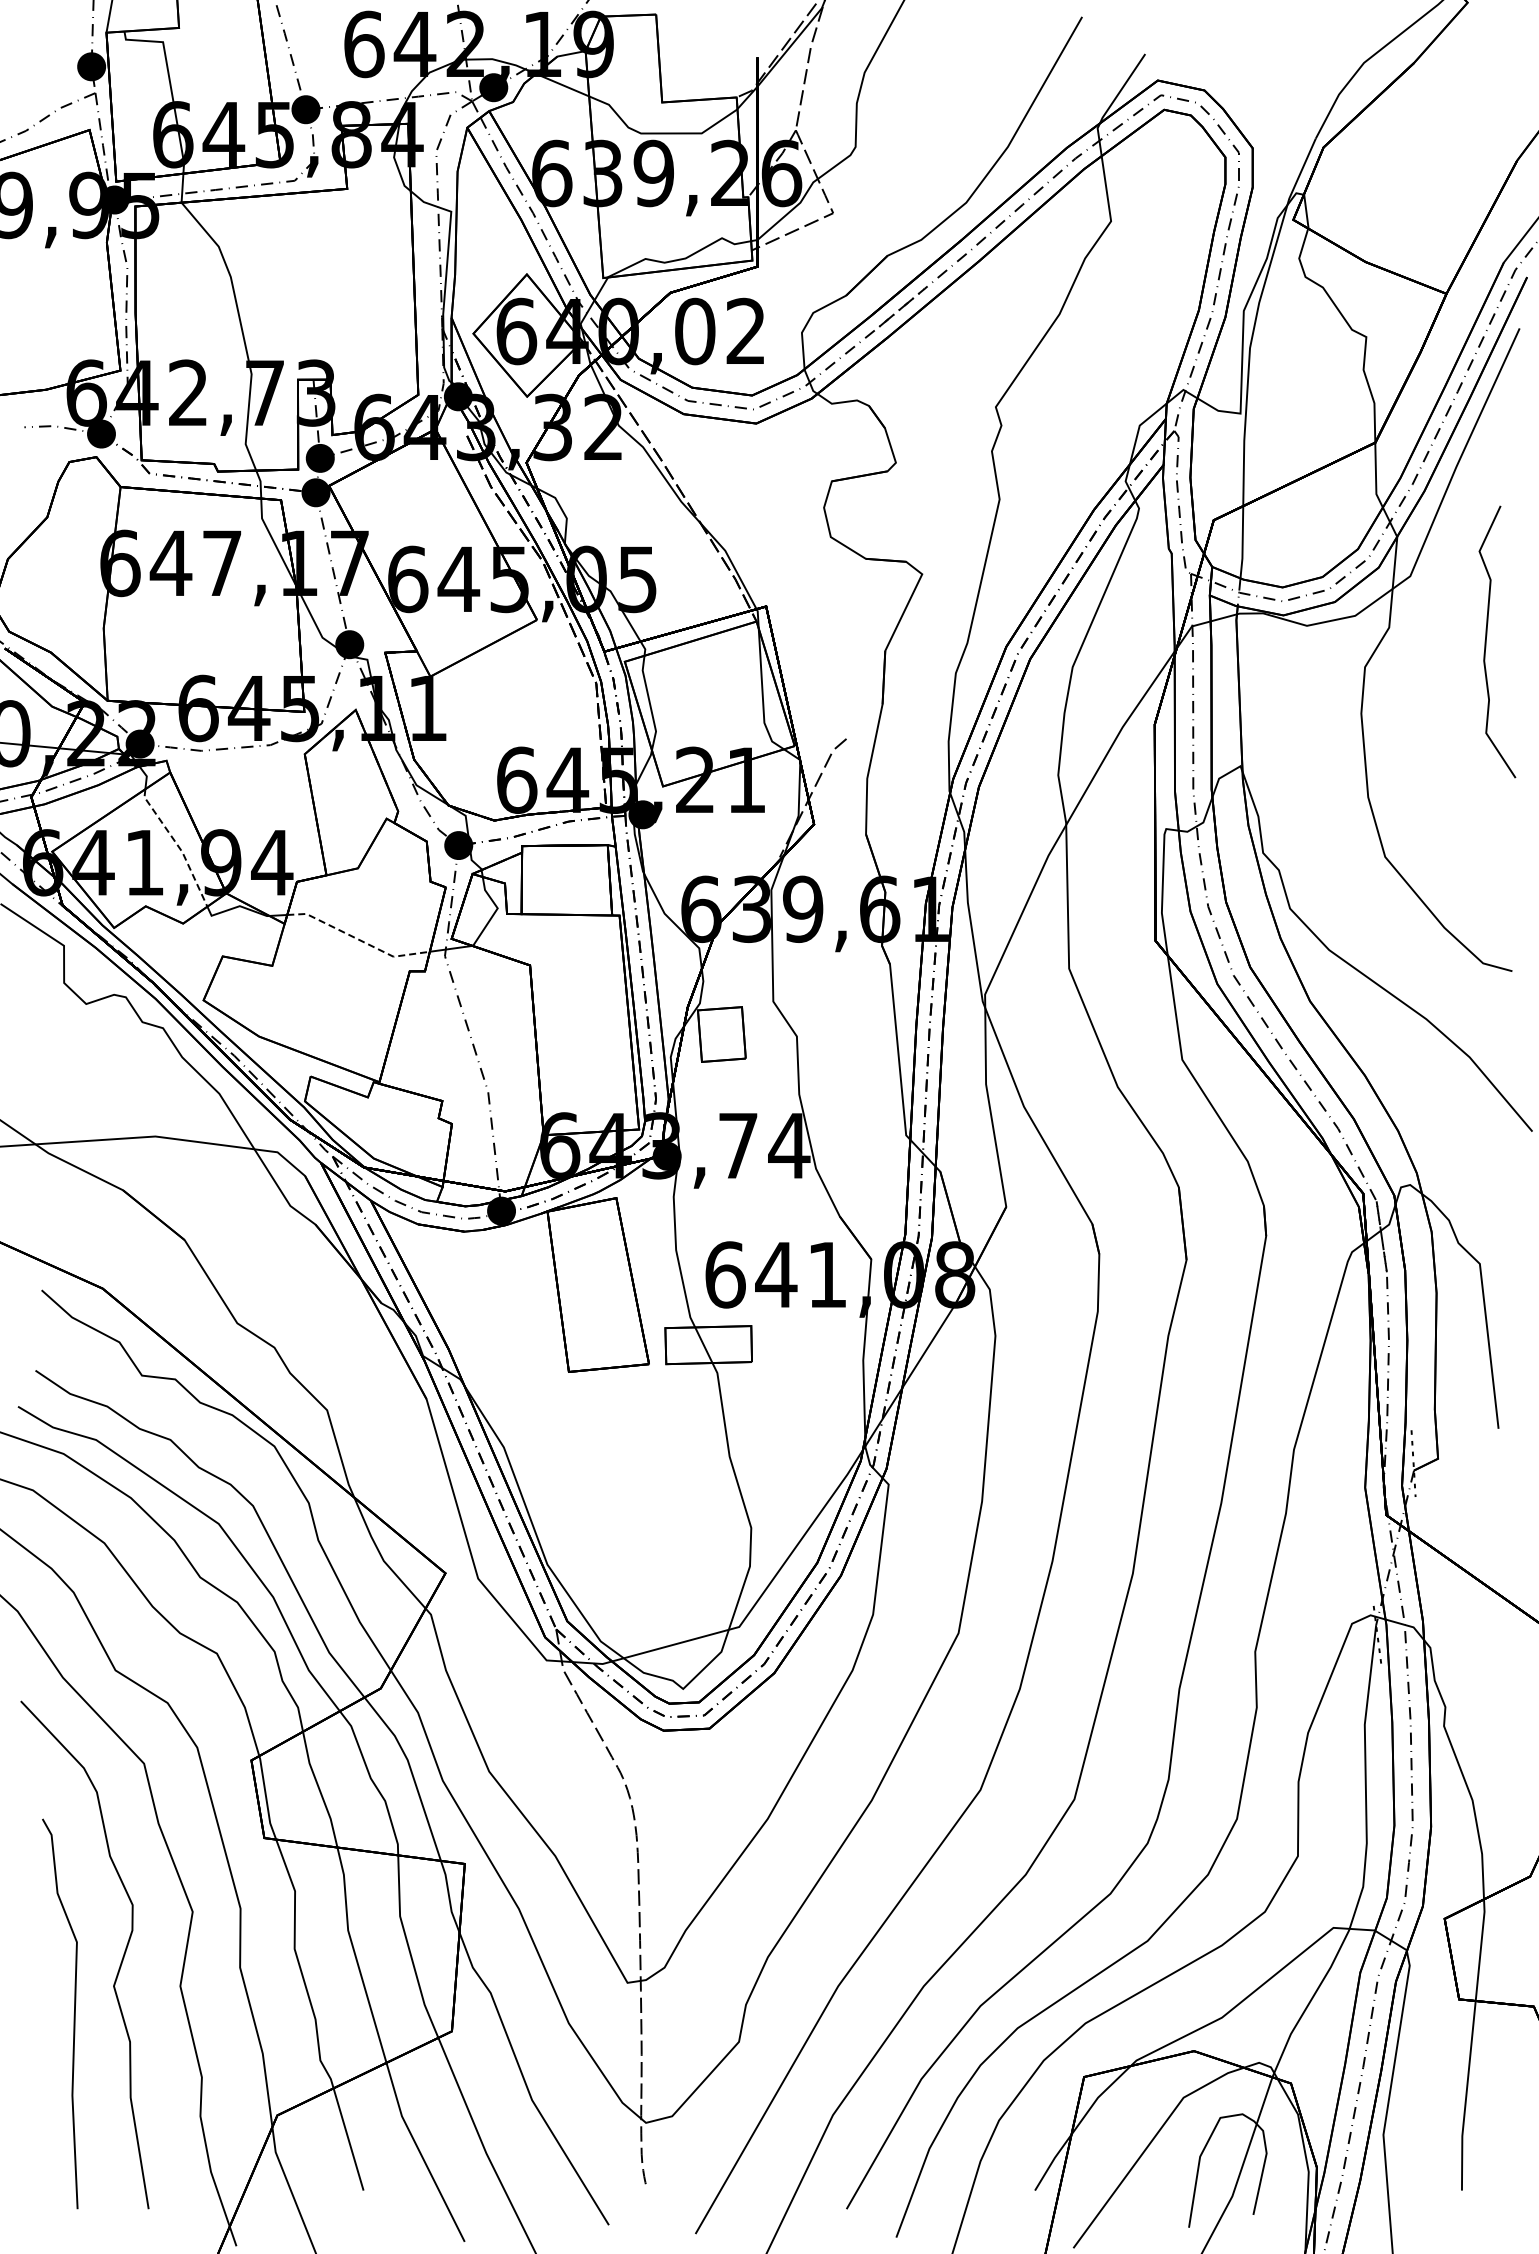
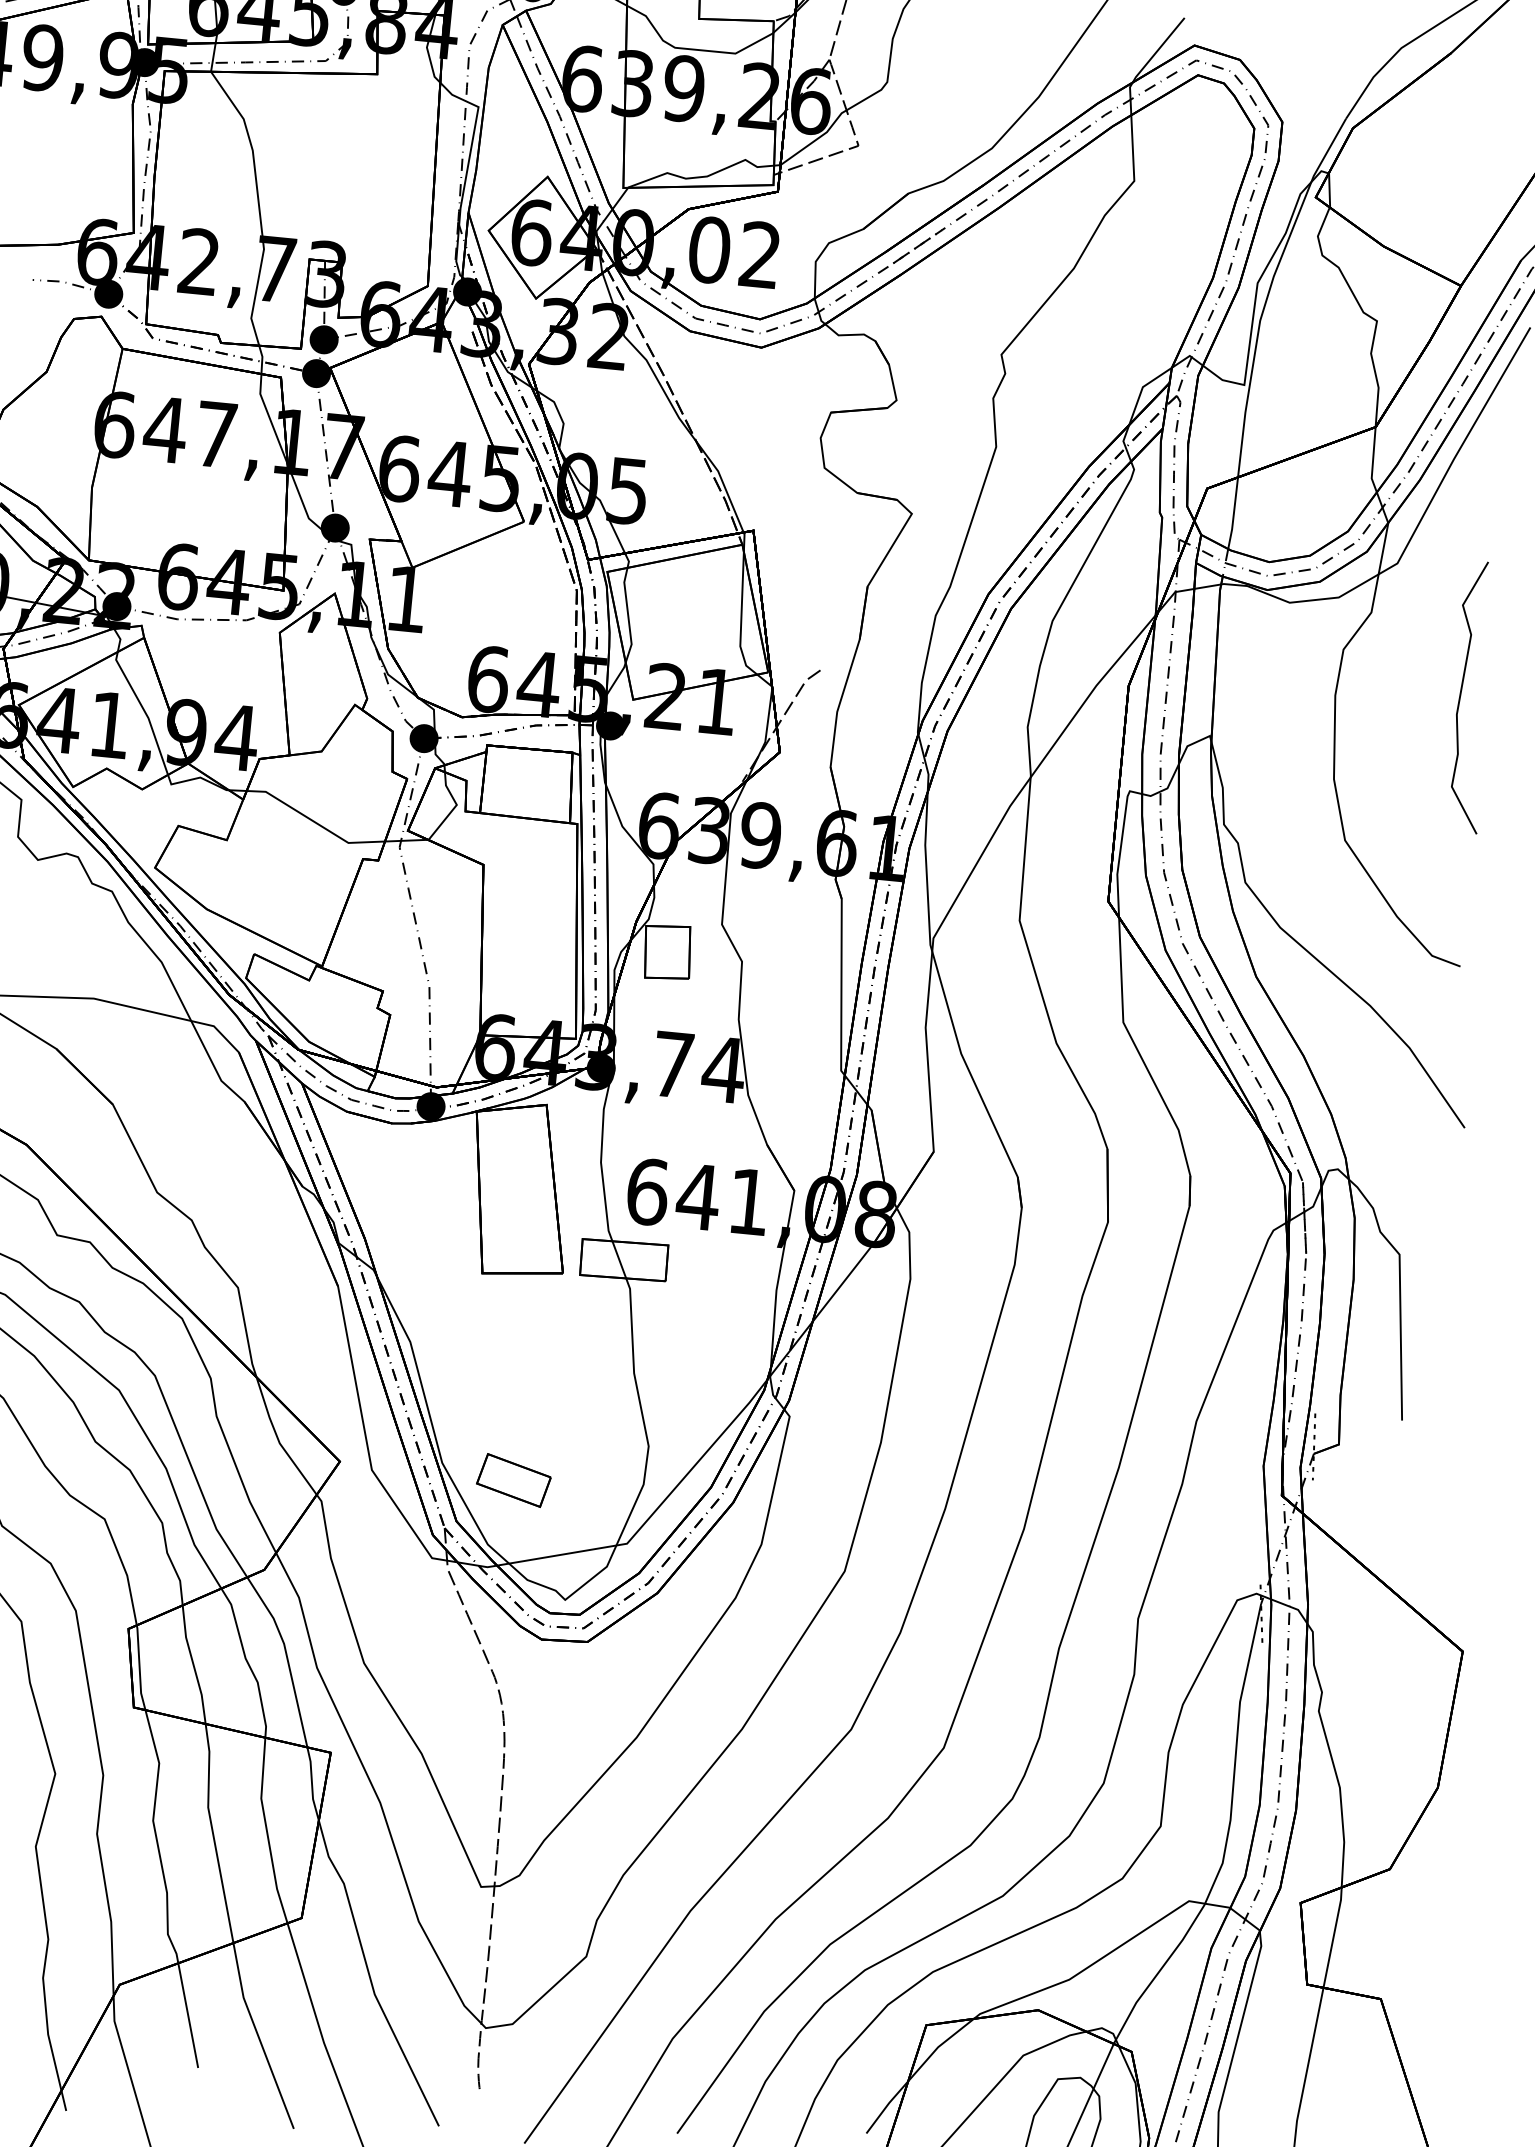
curve: (1486, 641) -> (1461, 695), moved
line: (177, 845) -> (144, 711), dashed -> solid
line: (358, 939) -> (315, 822), dashed -> solid
part: (620, 1574) -> (513, 1479), added

